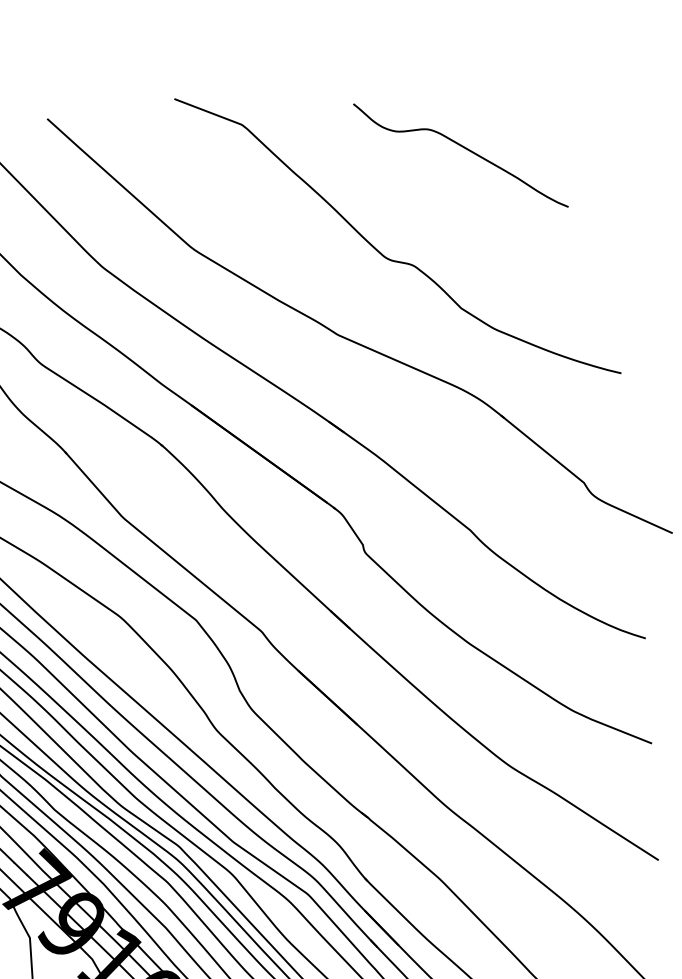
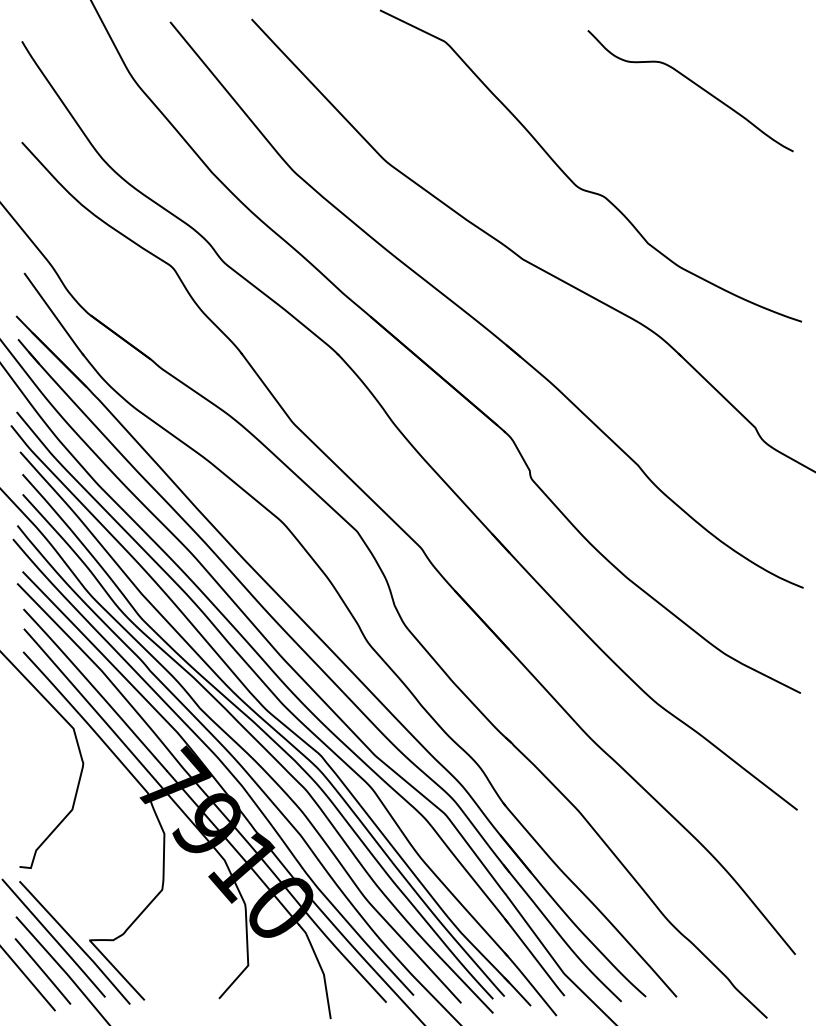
curve: (464, 148) -> (694, 84), moved

